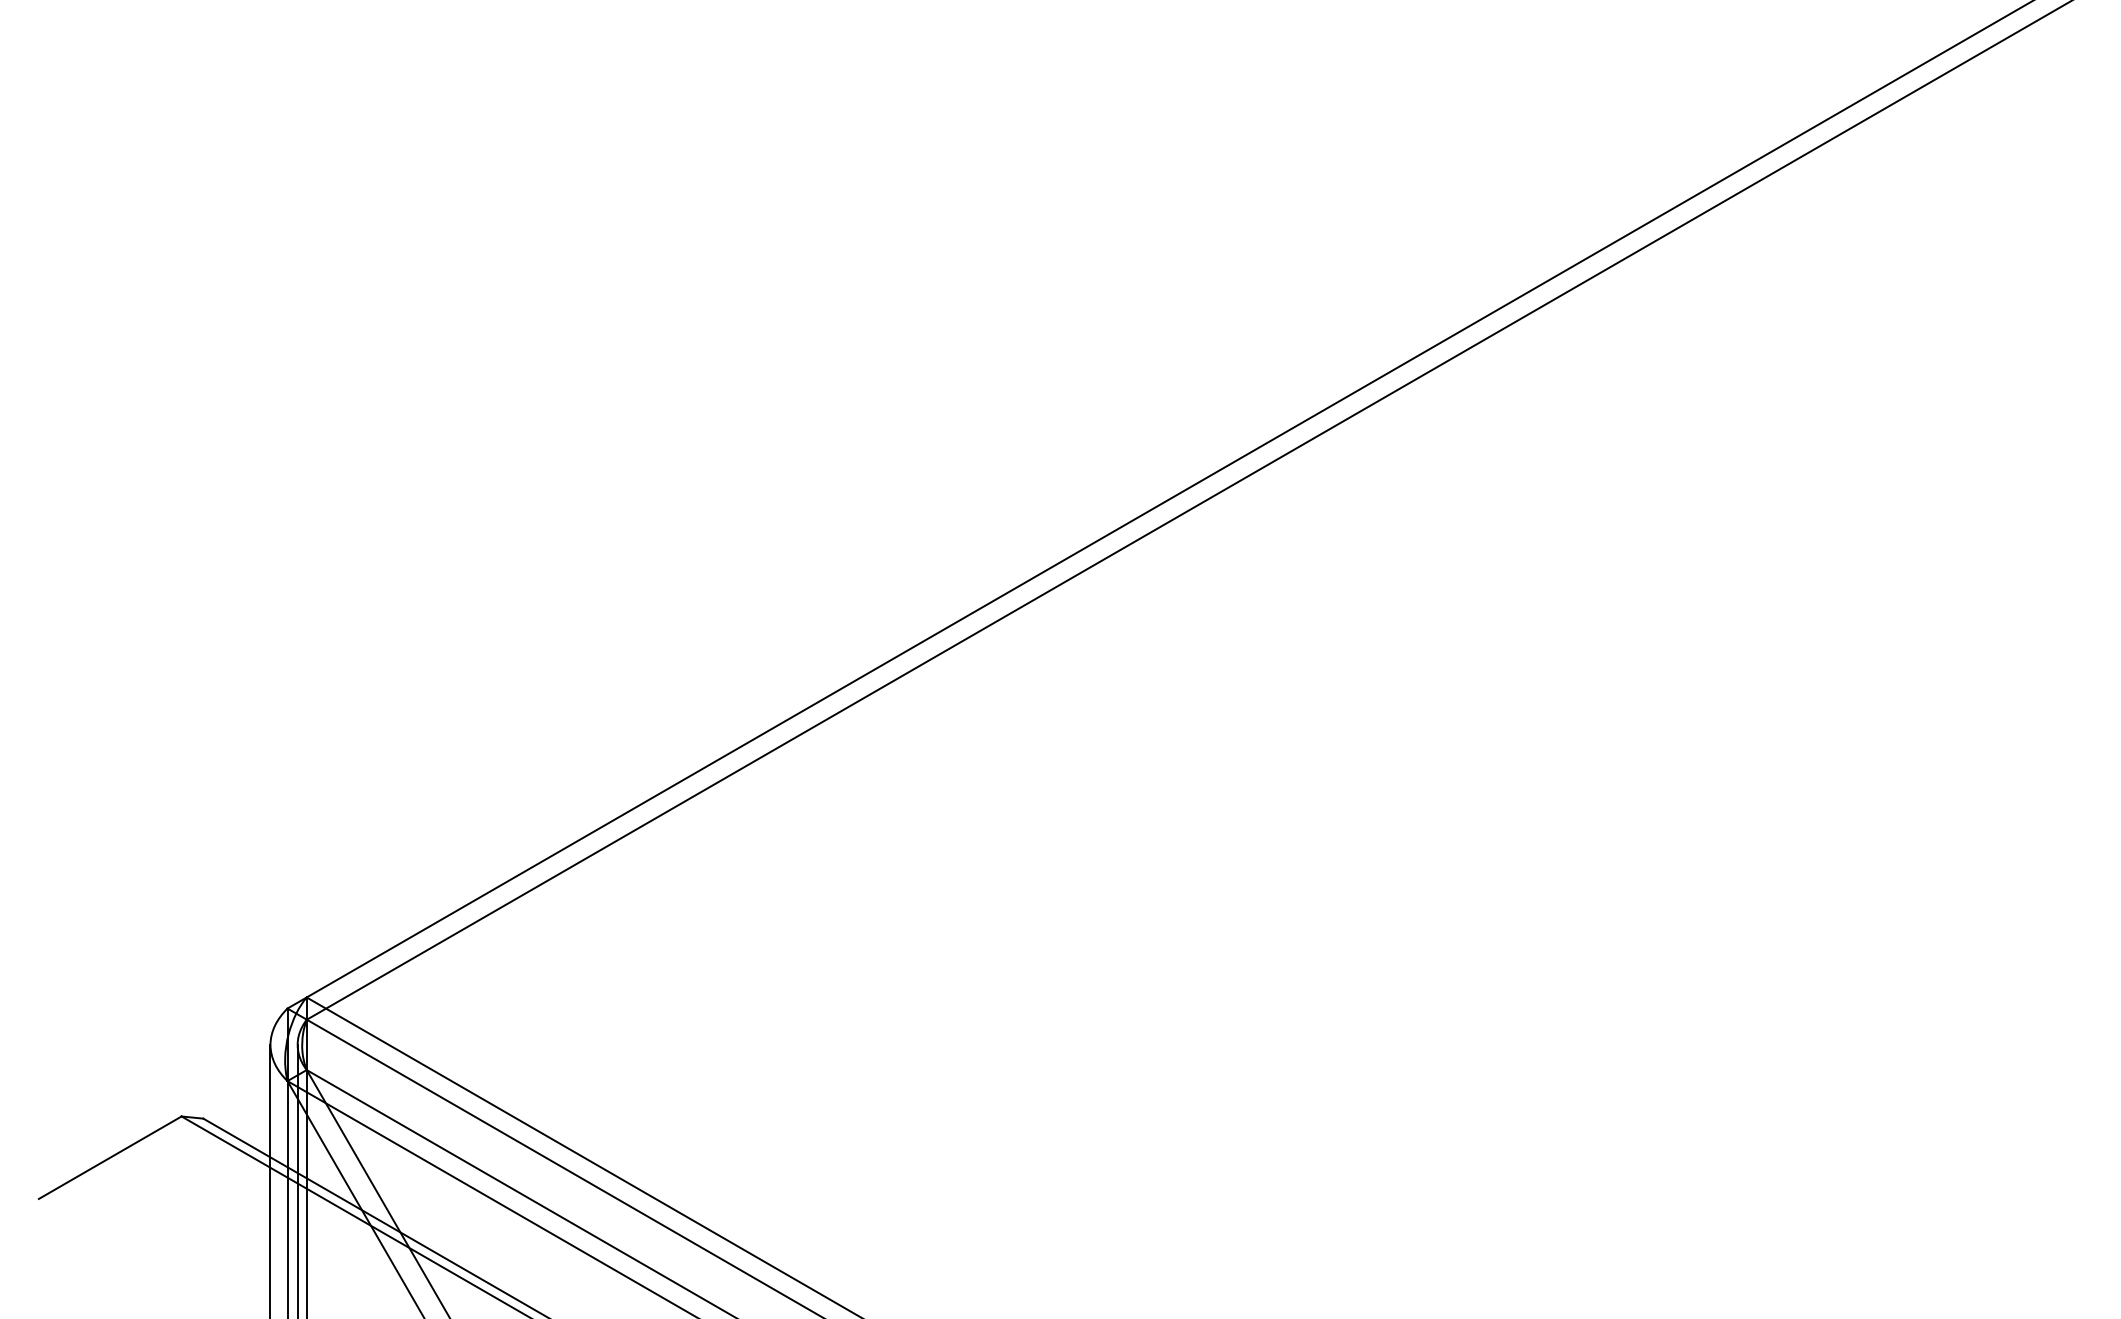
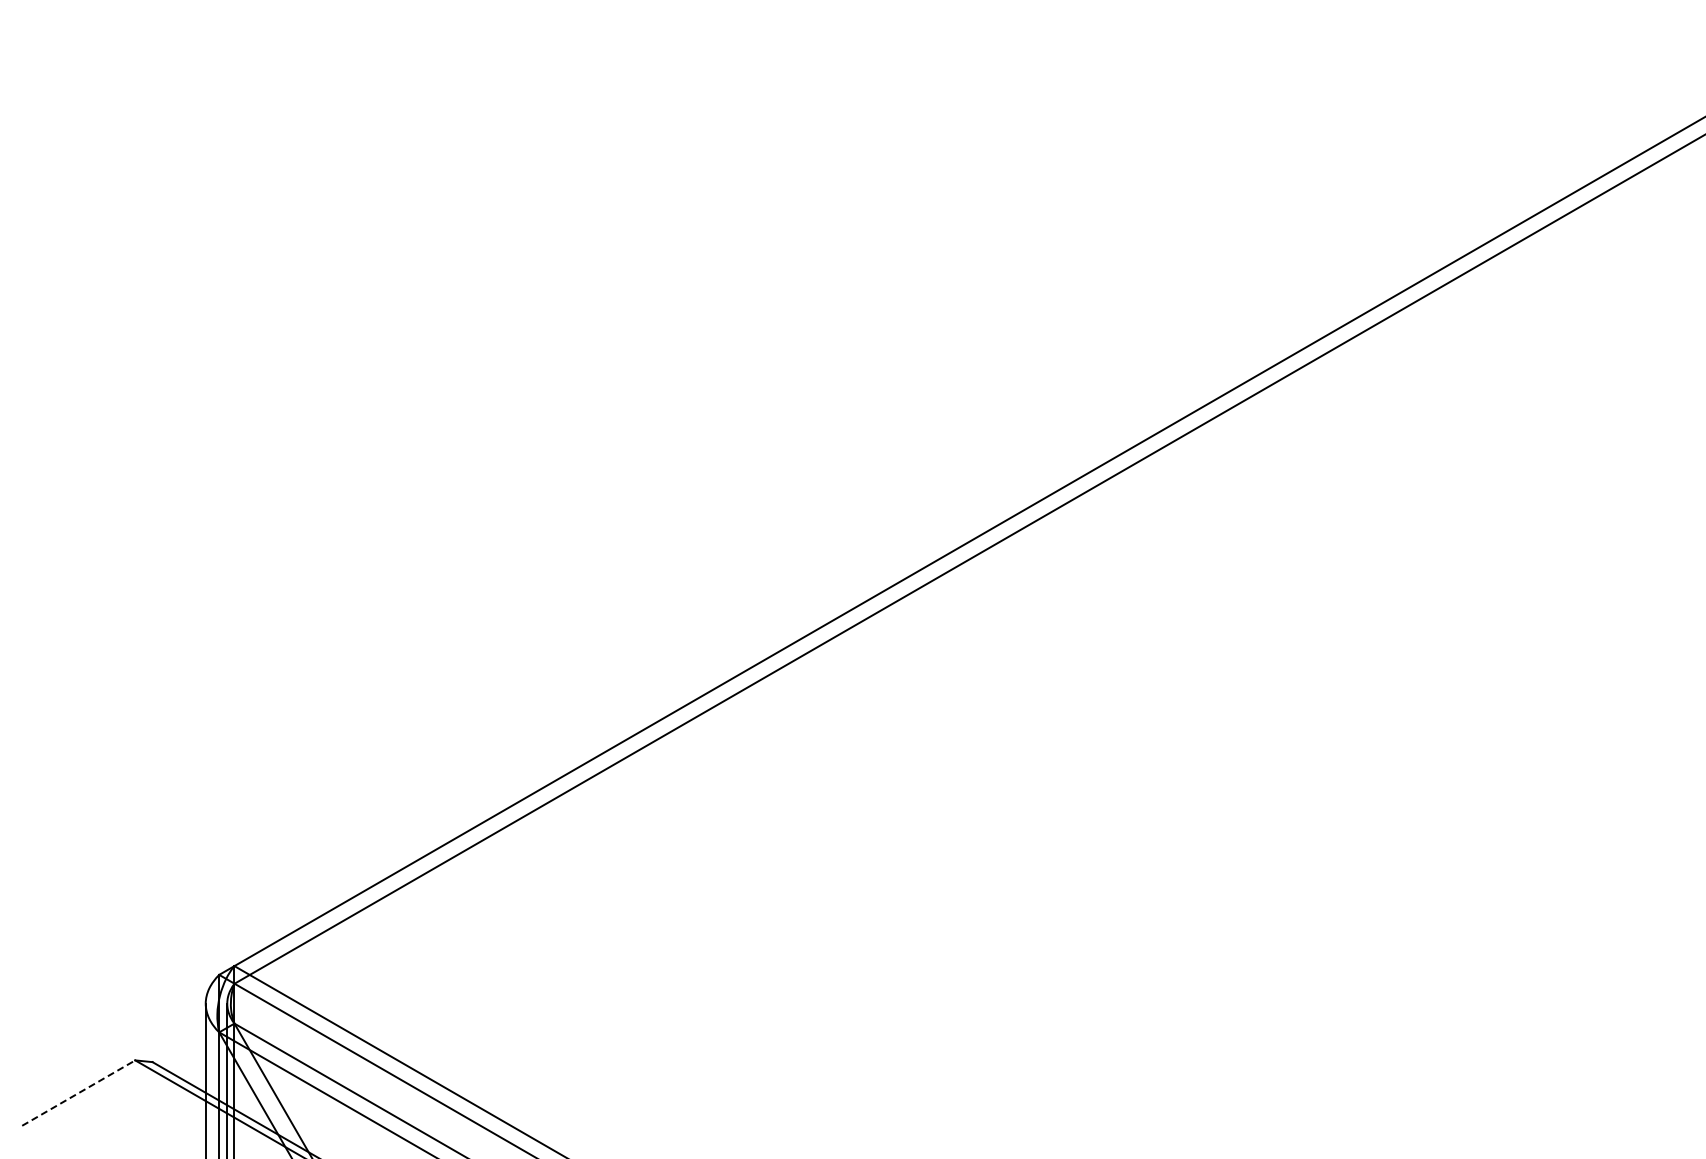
line: (111, 1156) -> (79, 1092), solid -> dashed

